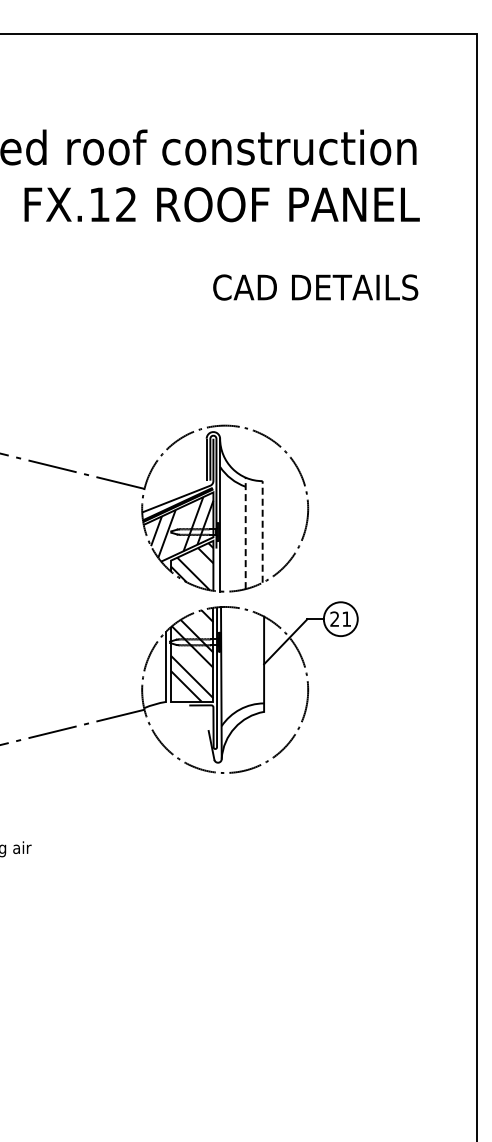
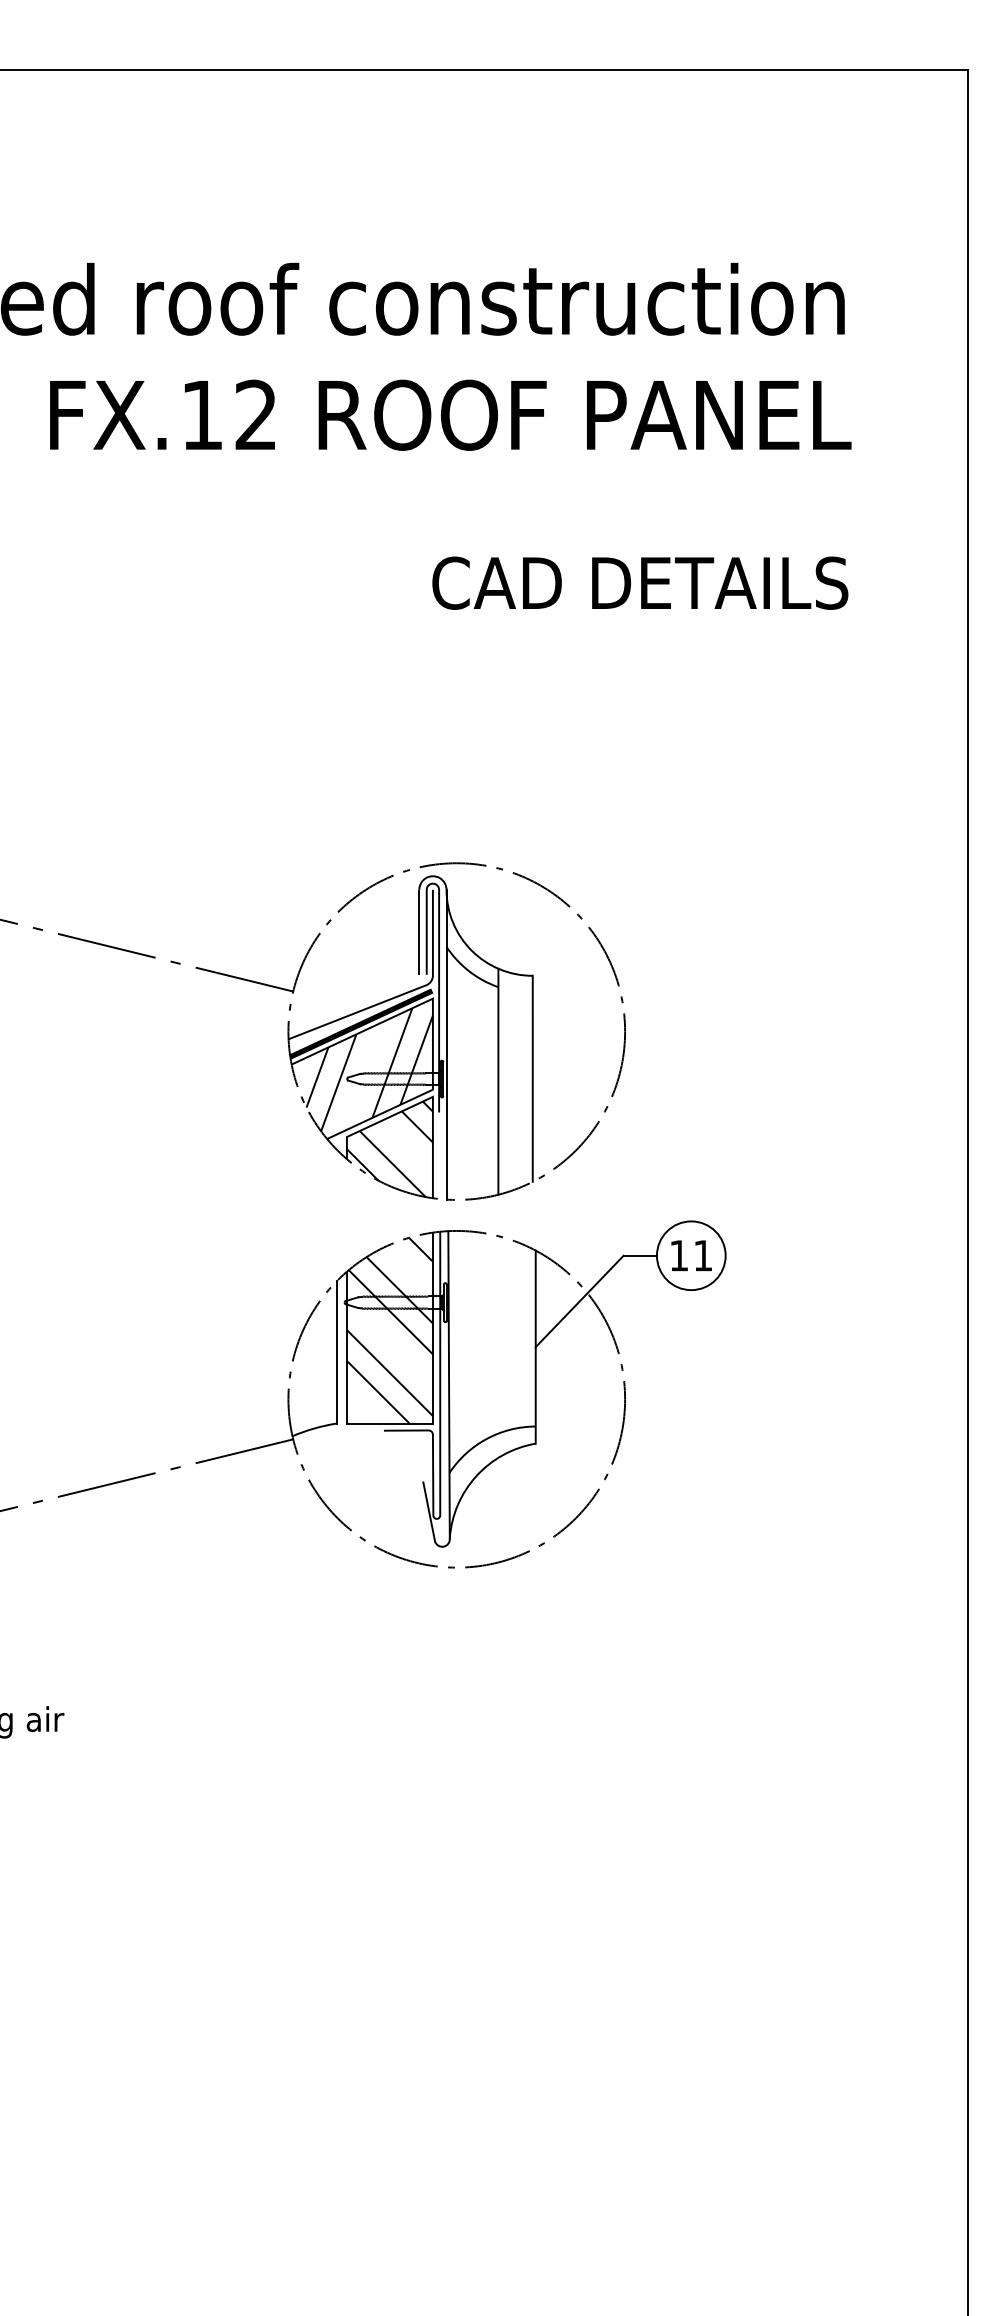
line: (262, 531) -> (532, 1077), dashed -> solid
line: (245, 533) -> (497, 1081), dashed -> solid
text: (334, 618) -> (678, 1254), 21 -> 11

